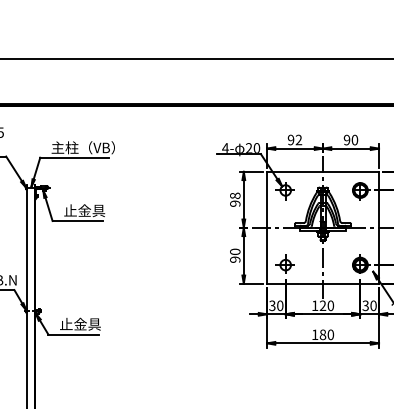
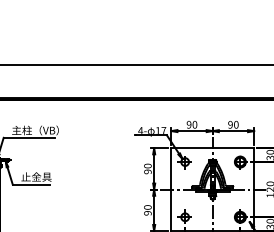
text: (298, 139) -> (194, 124), 92 -> 90
text: (253, 147) -> (161, 130), 20 -> 17
text: (235, 195) -> (148, 165), 98 -> 90

